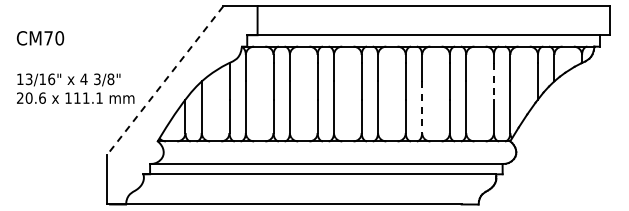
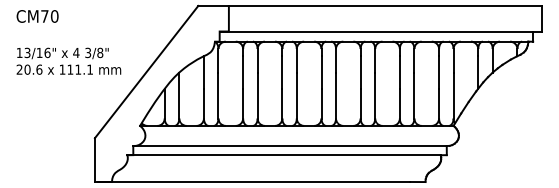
text: (75, 67) -> (68, 42), moved
line: (164, 81) -> (146, 72), dashed -> solid
line: (493, 81) -> (438, 72), dashed -> solid
line: (422, 107) -> (375, 95), dashed -> solid

